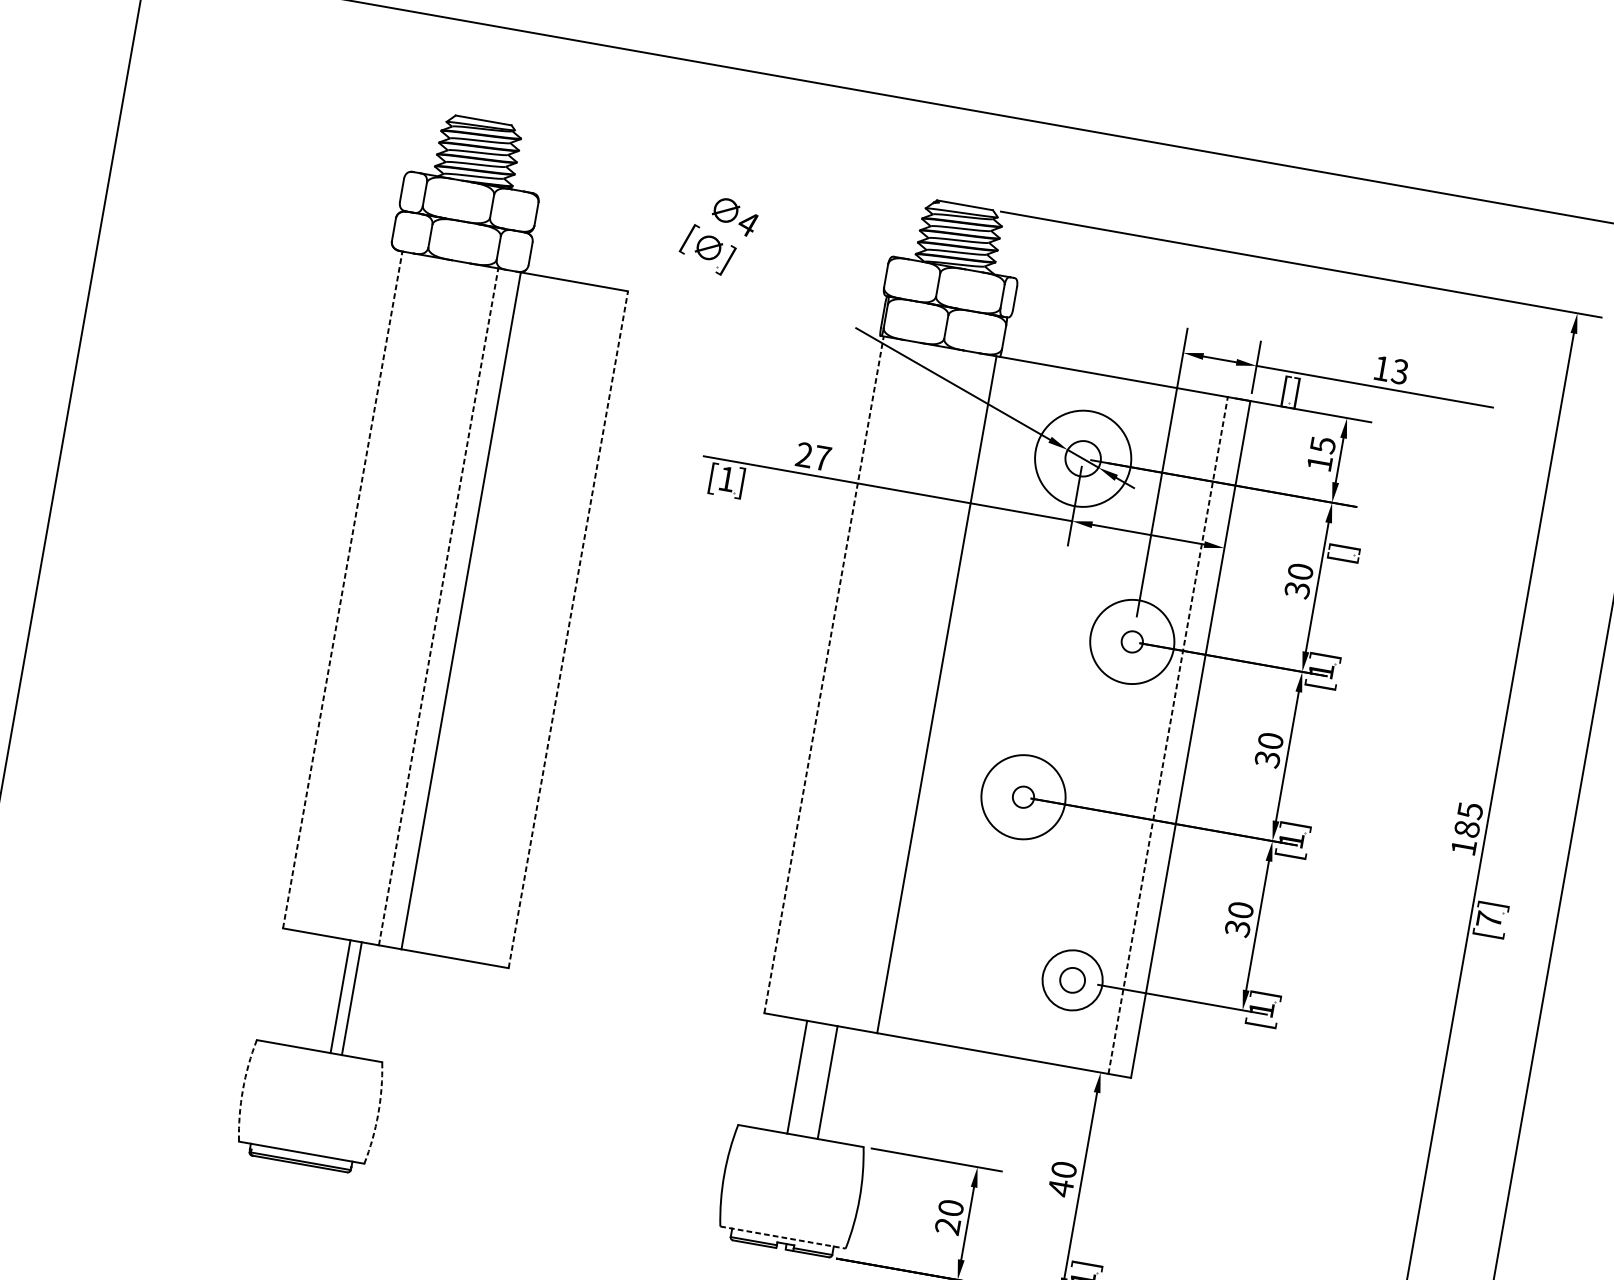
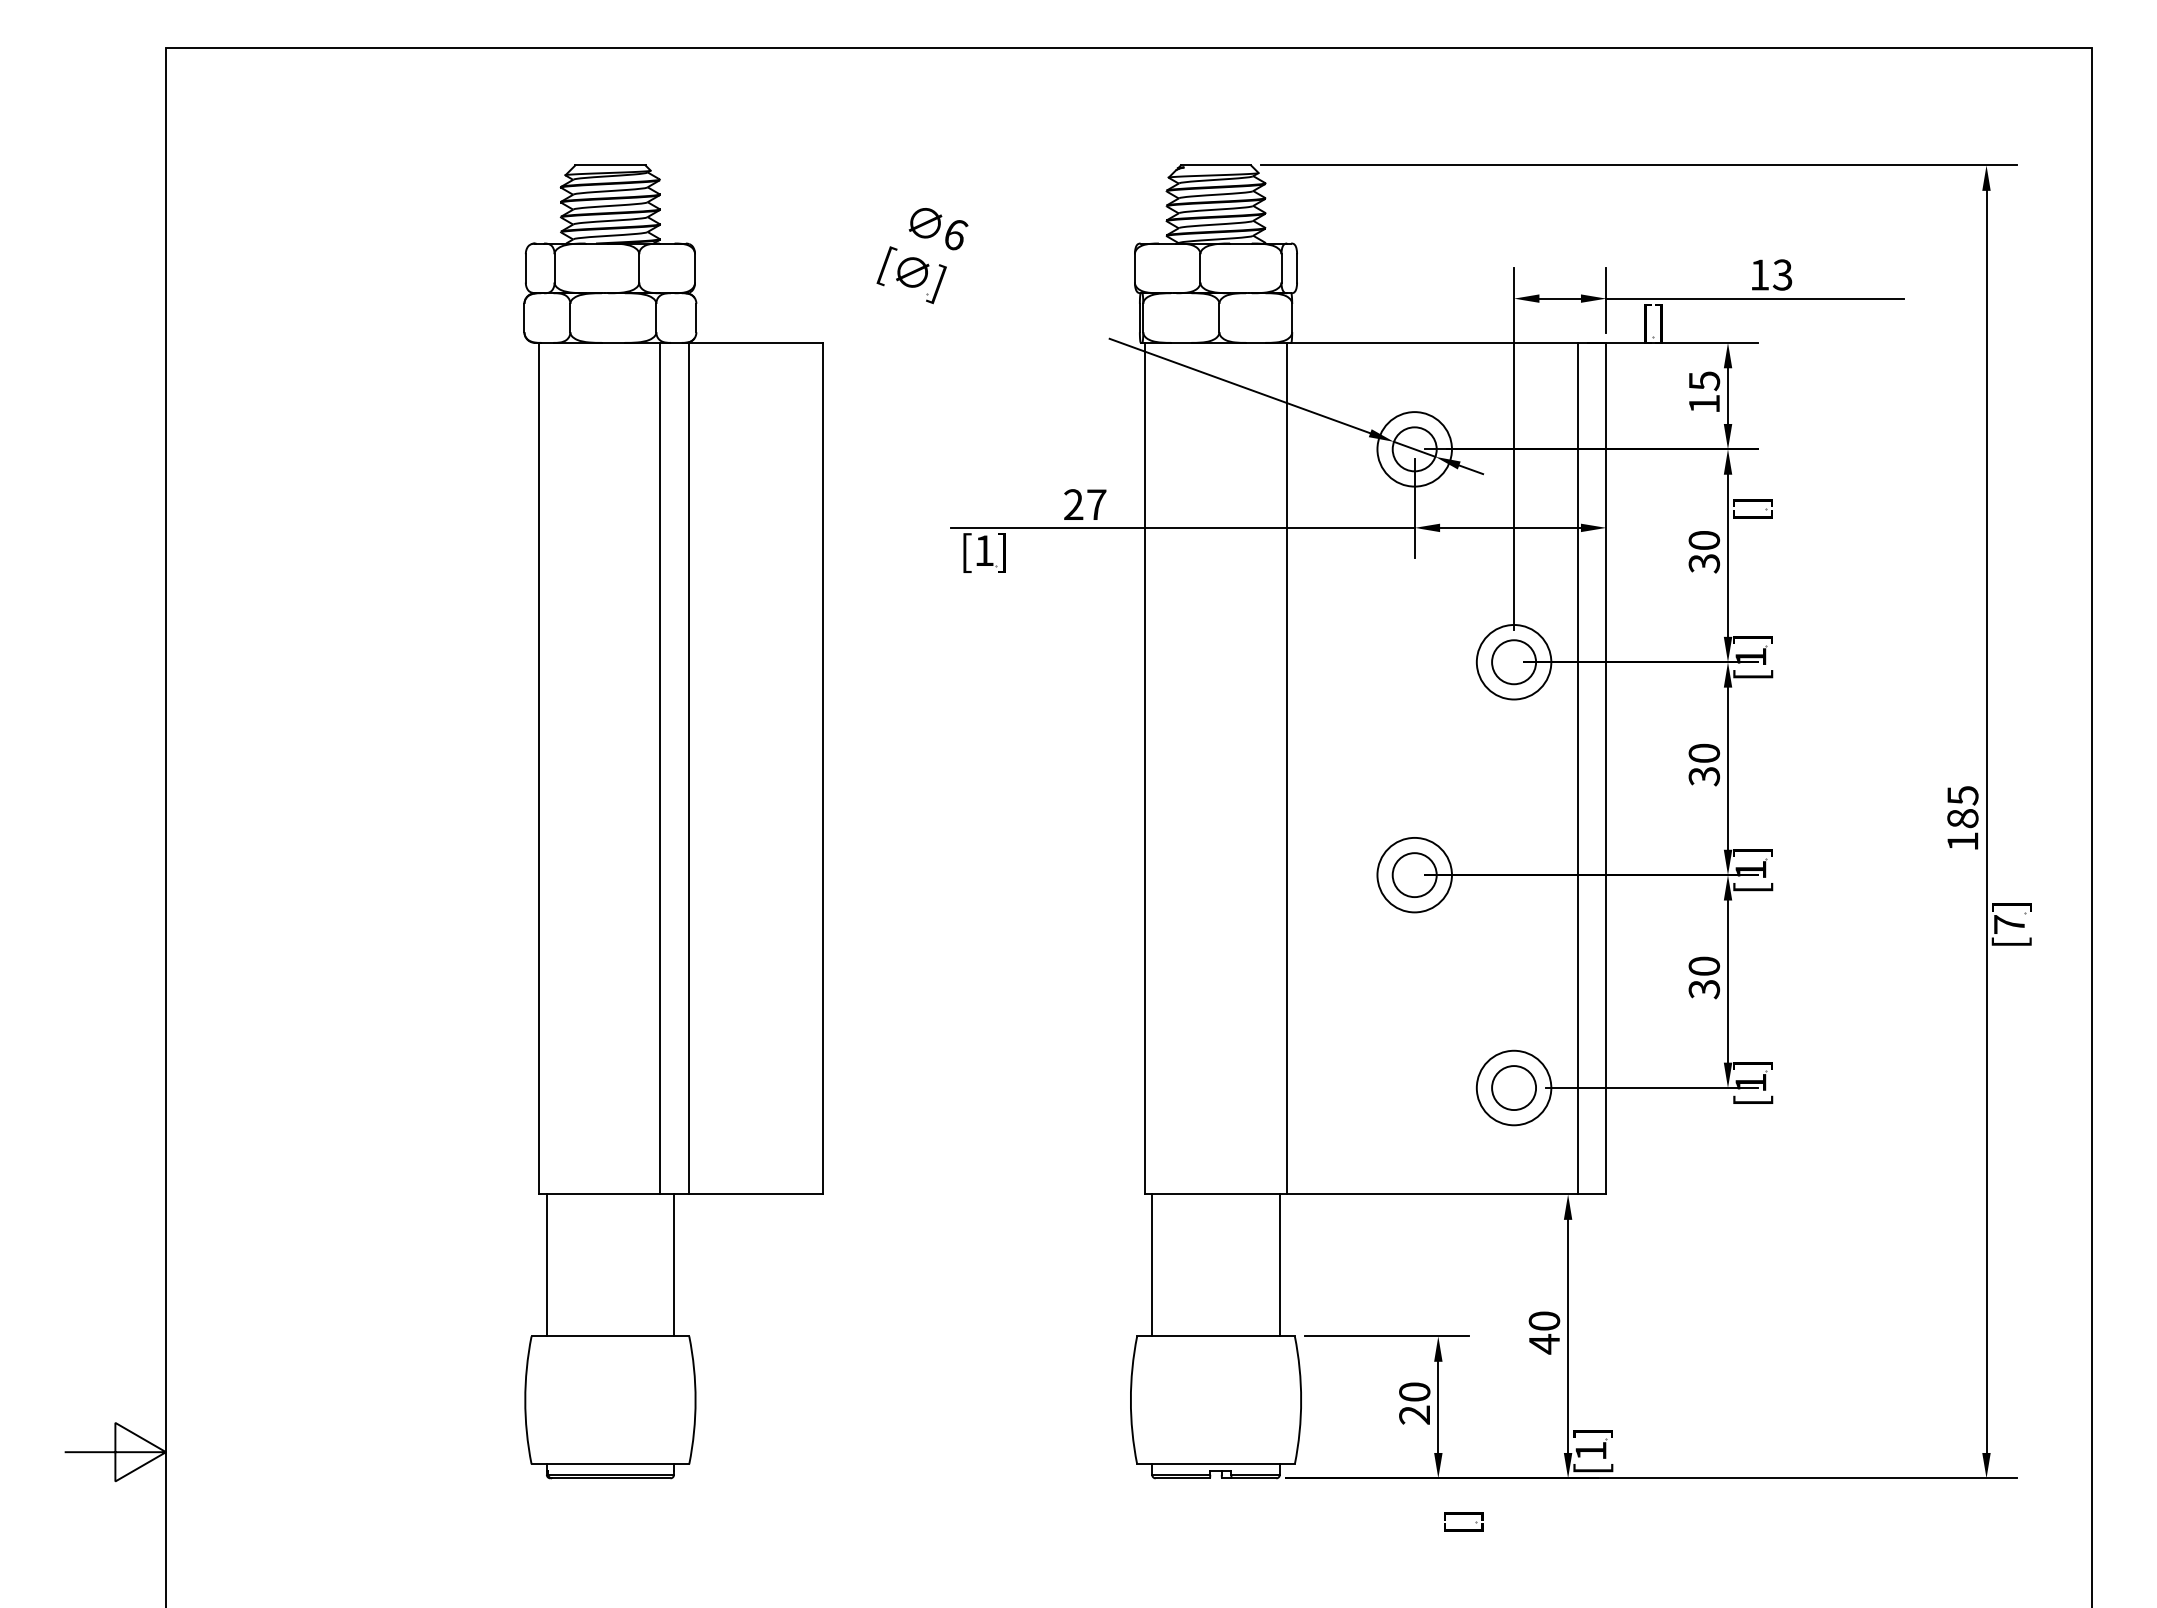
text: (748, 224) -> (955, 235), 4 -> 6
circle: (1082, 458) -> (1414, 449), size x0.62
line: (342, 589) -> (539, 768), dashed -> solid
line: (438, 606) -> (660, 768), dashed -> solid
line: (568, 629) -> (823, 768), dashed -> solid
circle: (1131, 641) -> (1513, 661), size x0.71
circle: (1132, 642) -> (1514, 662), size x1.67
line: (824, 674) -> (1145, 768), dashed -> solid
line: (1167, 735) -> (1577, 768), dashed -> solid
circle: (1023, 796) -> (1414, 874), size x0.71
circle: (1023, 797) -> (1414, 875), size x1.67
circle: (1072, 979) -> (1513, 1087), size x1.43
line: (340, 996) -> (674, 1265), moved
line: (351, 998) -> (546, 1265), moved
line: (796, 1077) -> (1279, 1265), moved
line: (827, 1082) -> (1152, 1265), moved
arc: (243, 1090) -> (525, 1400), dashed -> solid
arc: (378, 1114) -> (695, 1400), dashed -> solid
line: (783, 1237) -> (1216, 1464), dashed -> solid

